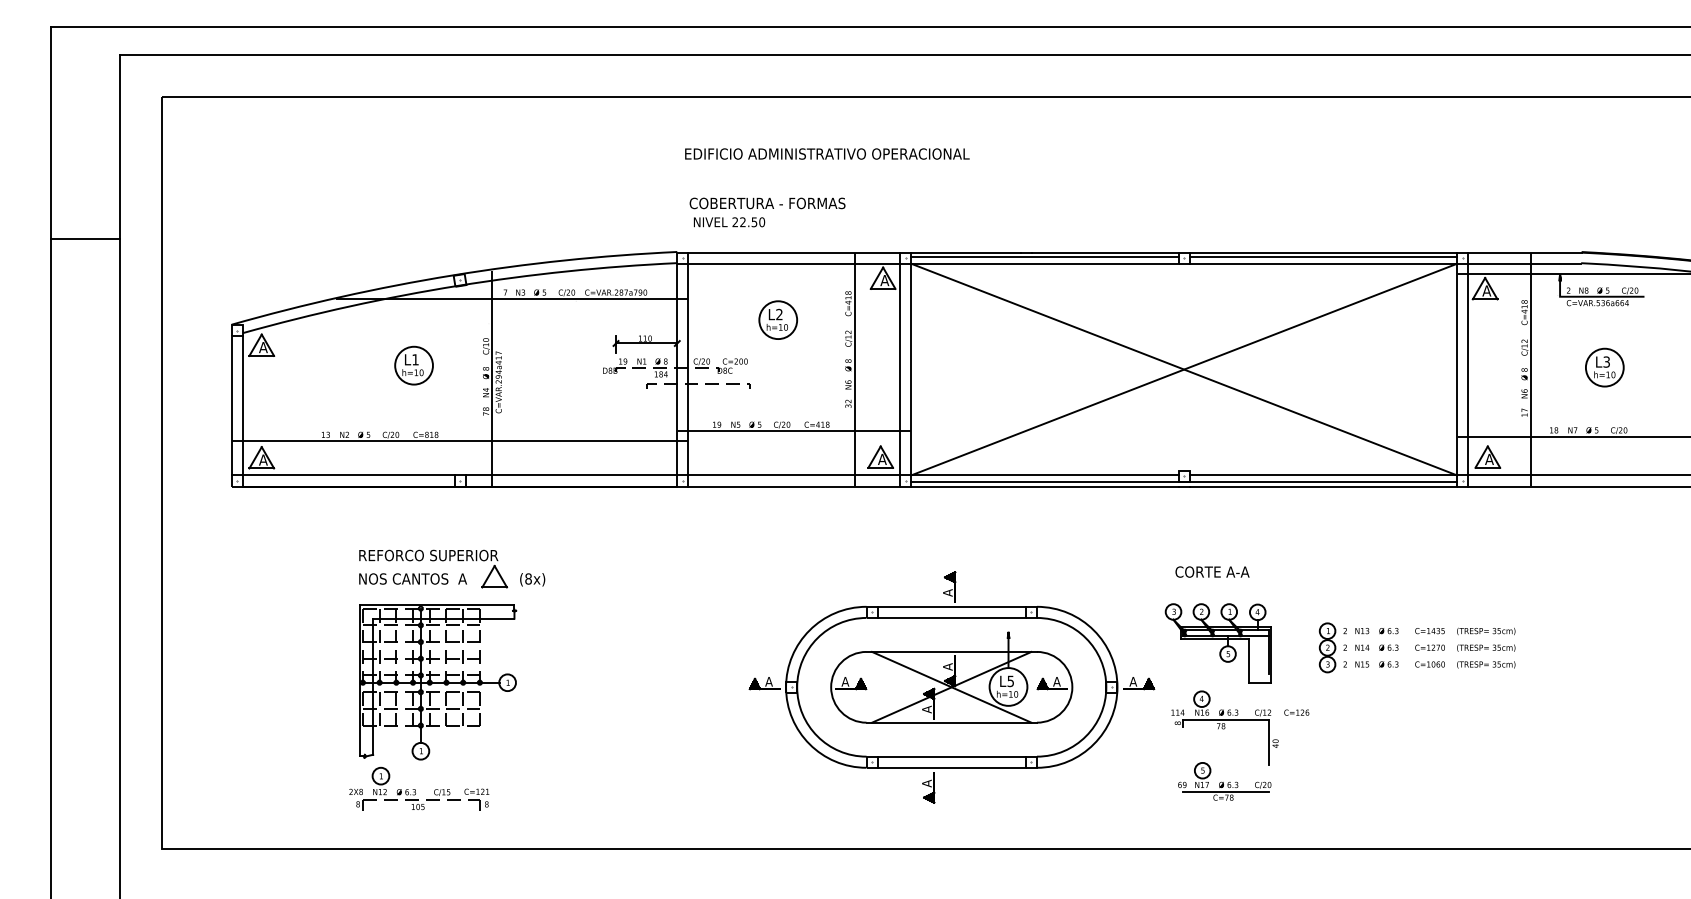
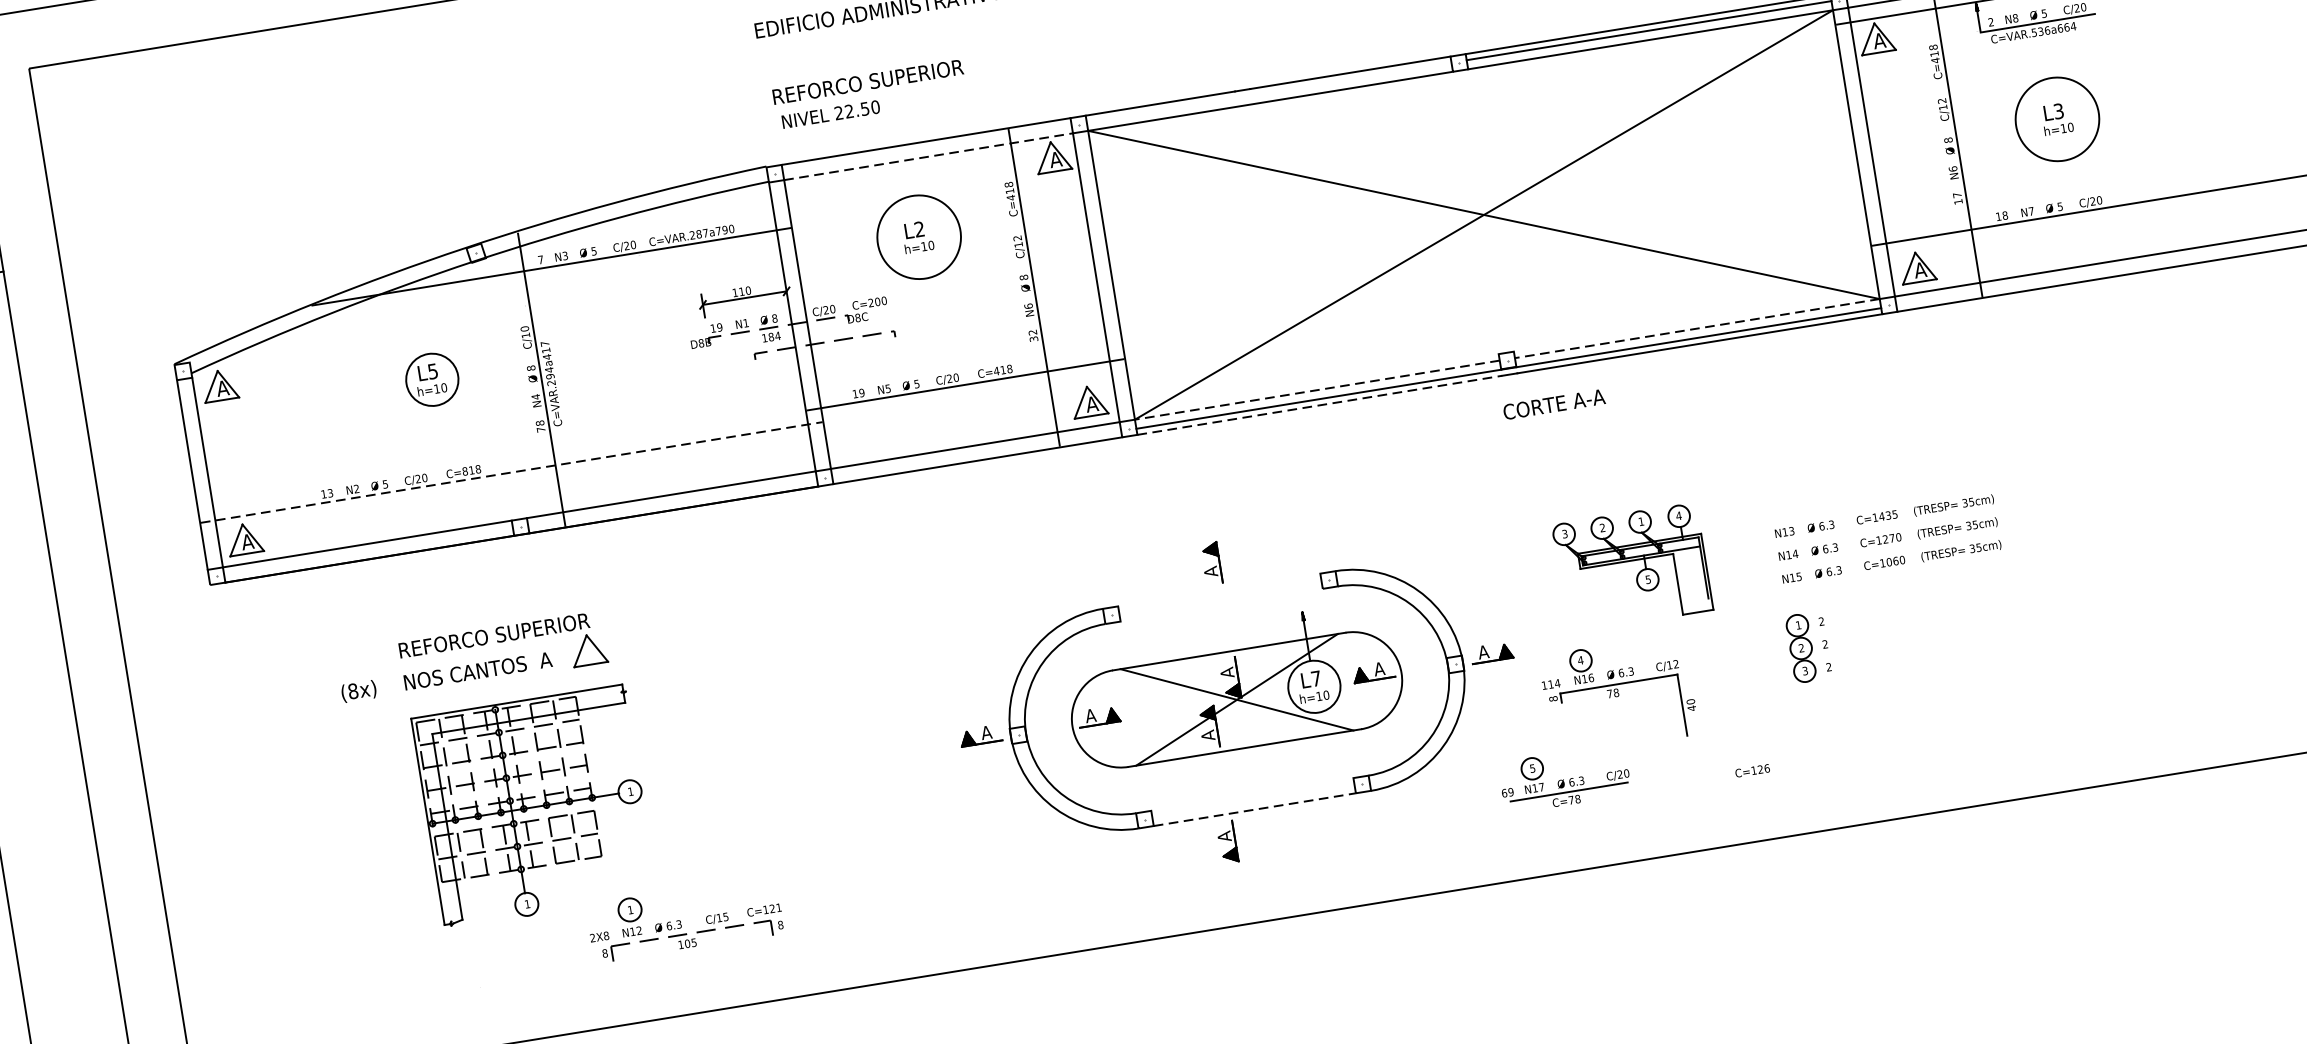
text: (767, 203) -> (878, 80), COBERTURA - FORMAS -> REFORCO SUPERIOR
line: (1044, 257) -> (1268, 92), removed
line: (794, 263) -> (928, 156), solid -> dashed
circle: (778, 320) -> (919, 237), size x1.6
text: (415, 359) -> (432, 371), L1 -> L5
circle: (1604, 367) -> (2056, 119), size x1.6
line: (460, 441) -> (512, 473), solid -> dashed
line: (1044, 475) -> (1316, 390), solid -> dashed
line: (1323, 475) -> (1697, 328), solid -> dashed
line: (1044, 486) -> (1319, 405), solid -> dashed
text: (1212, 571) -> (1554, 403), moved
text: (532, 579) -> (358, 691), moved
line: (951, 606) -> (1218, 589), removed
line: (951, 617) -> (1221, 604), removed
part: (1217, 643) -> (1631, 567), moved
part: (1332, 647) -> (1807, 646), moved
text: (1010, 681) -> (1315, 678), L5 -> L7
text: (1296, 712) -> (1752, 770), moved
line: (951, 756) -> (1251, 794), removed
line: (952, 767) -> (1255, 809), solid -> dashed
part: (1224, 781) -> (1564, 778), moved
part: (419, 788) -> (685, 918), moved

